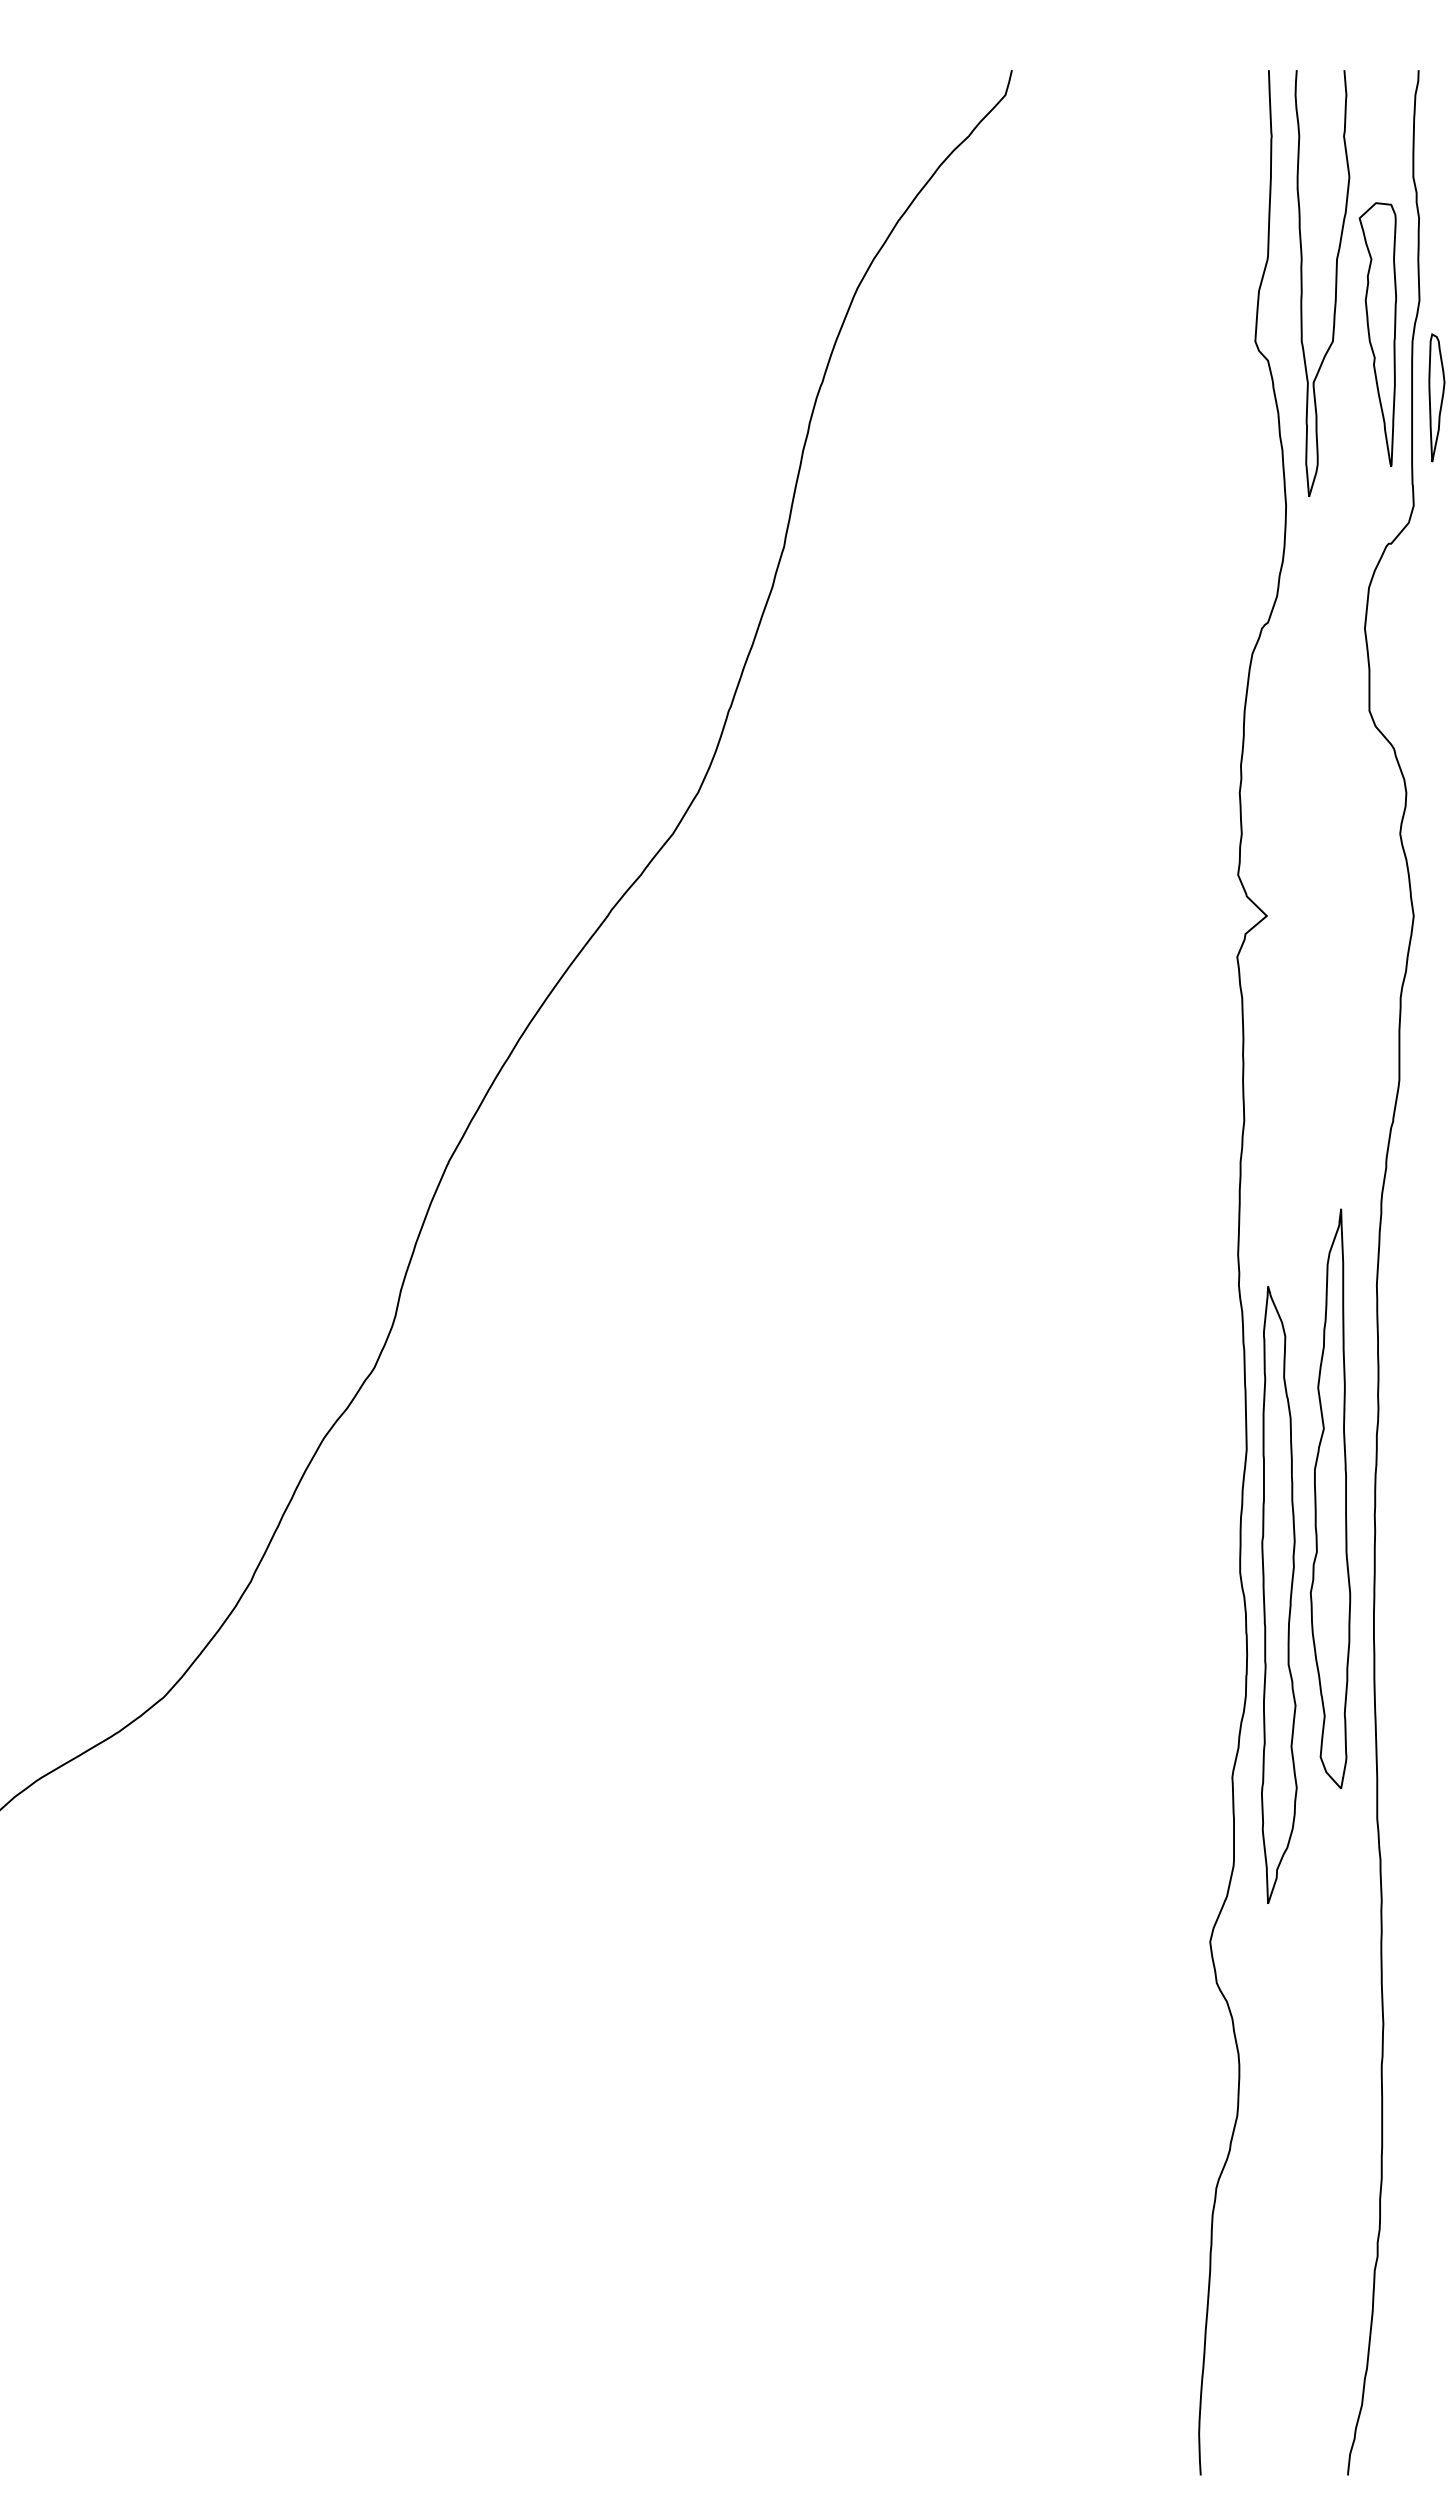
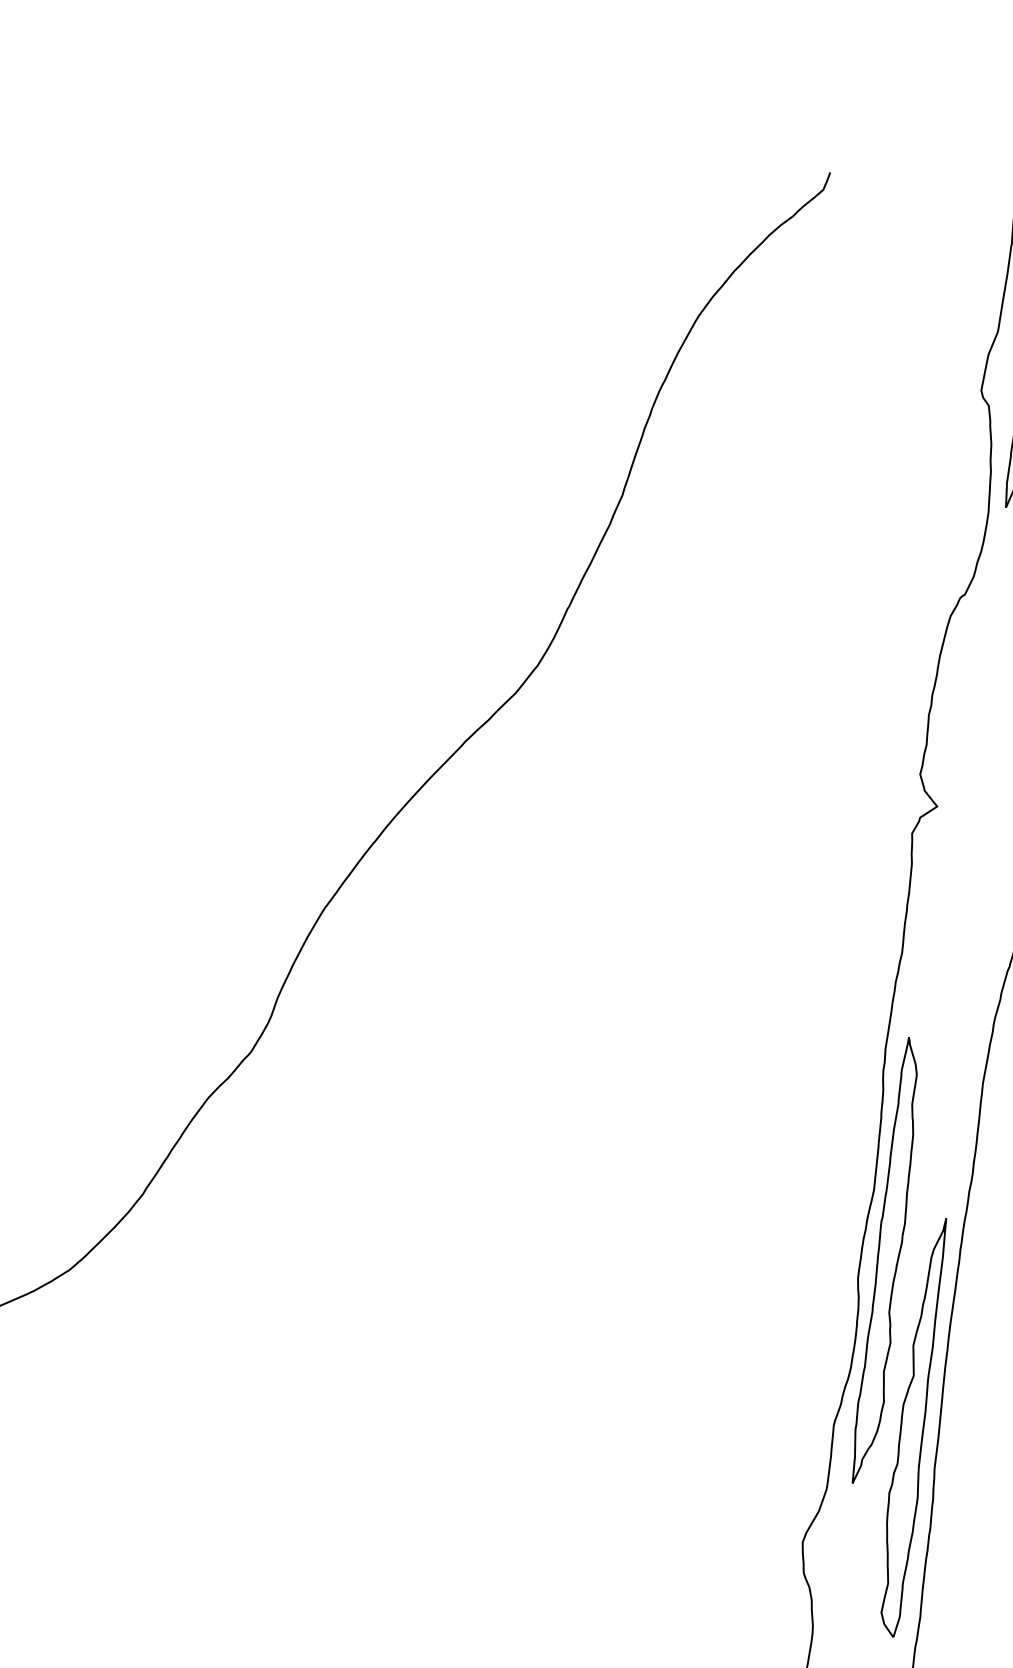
part: (1330, 1498) -> (912, 1426), moved
part: (1279, 1594) -> (889, 1260), moved

